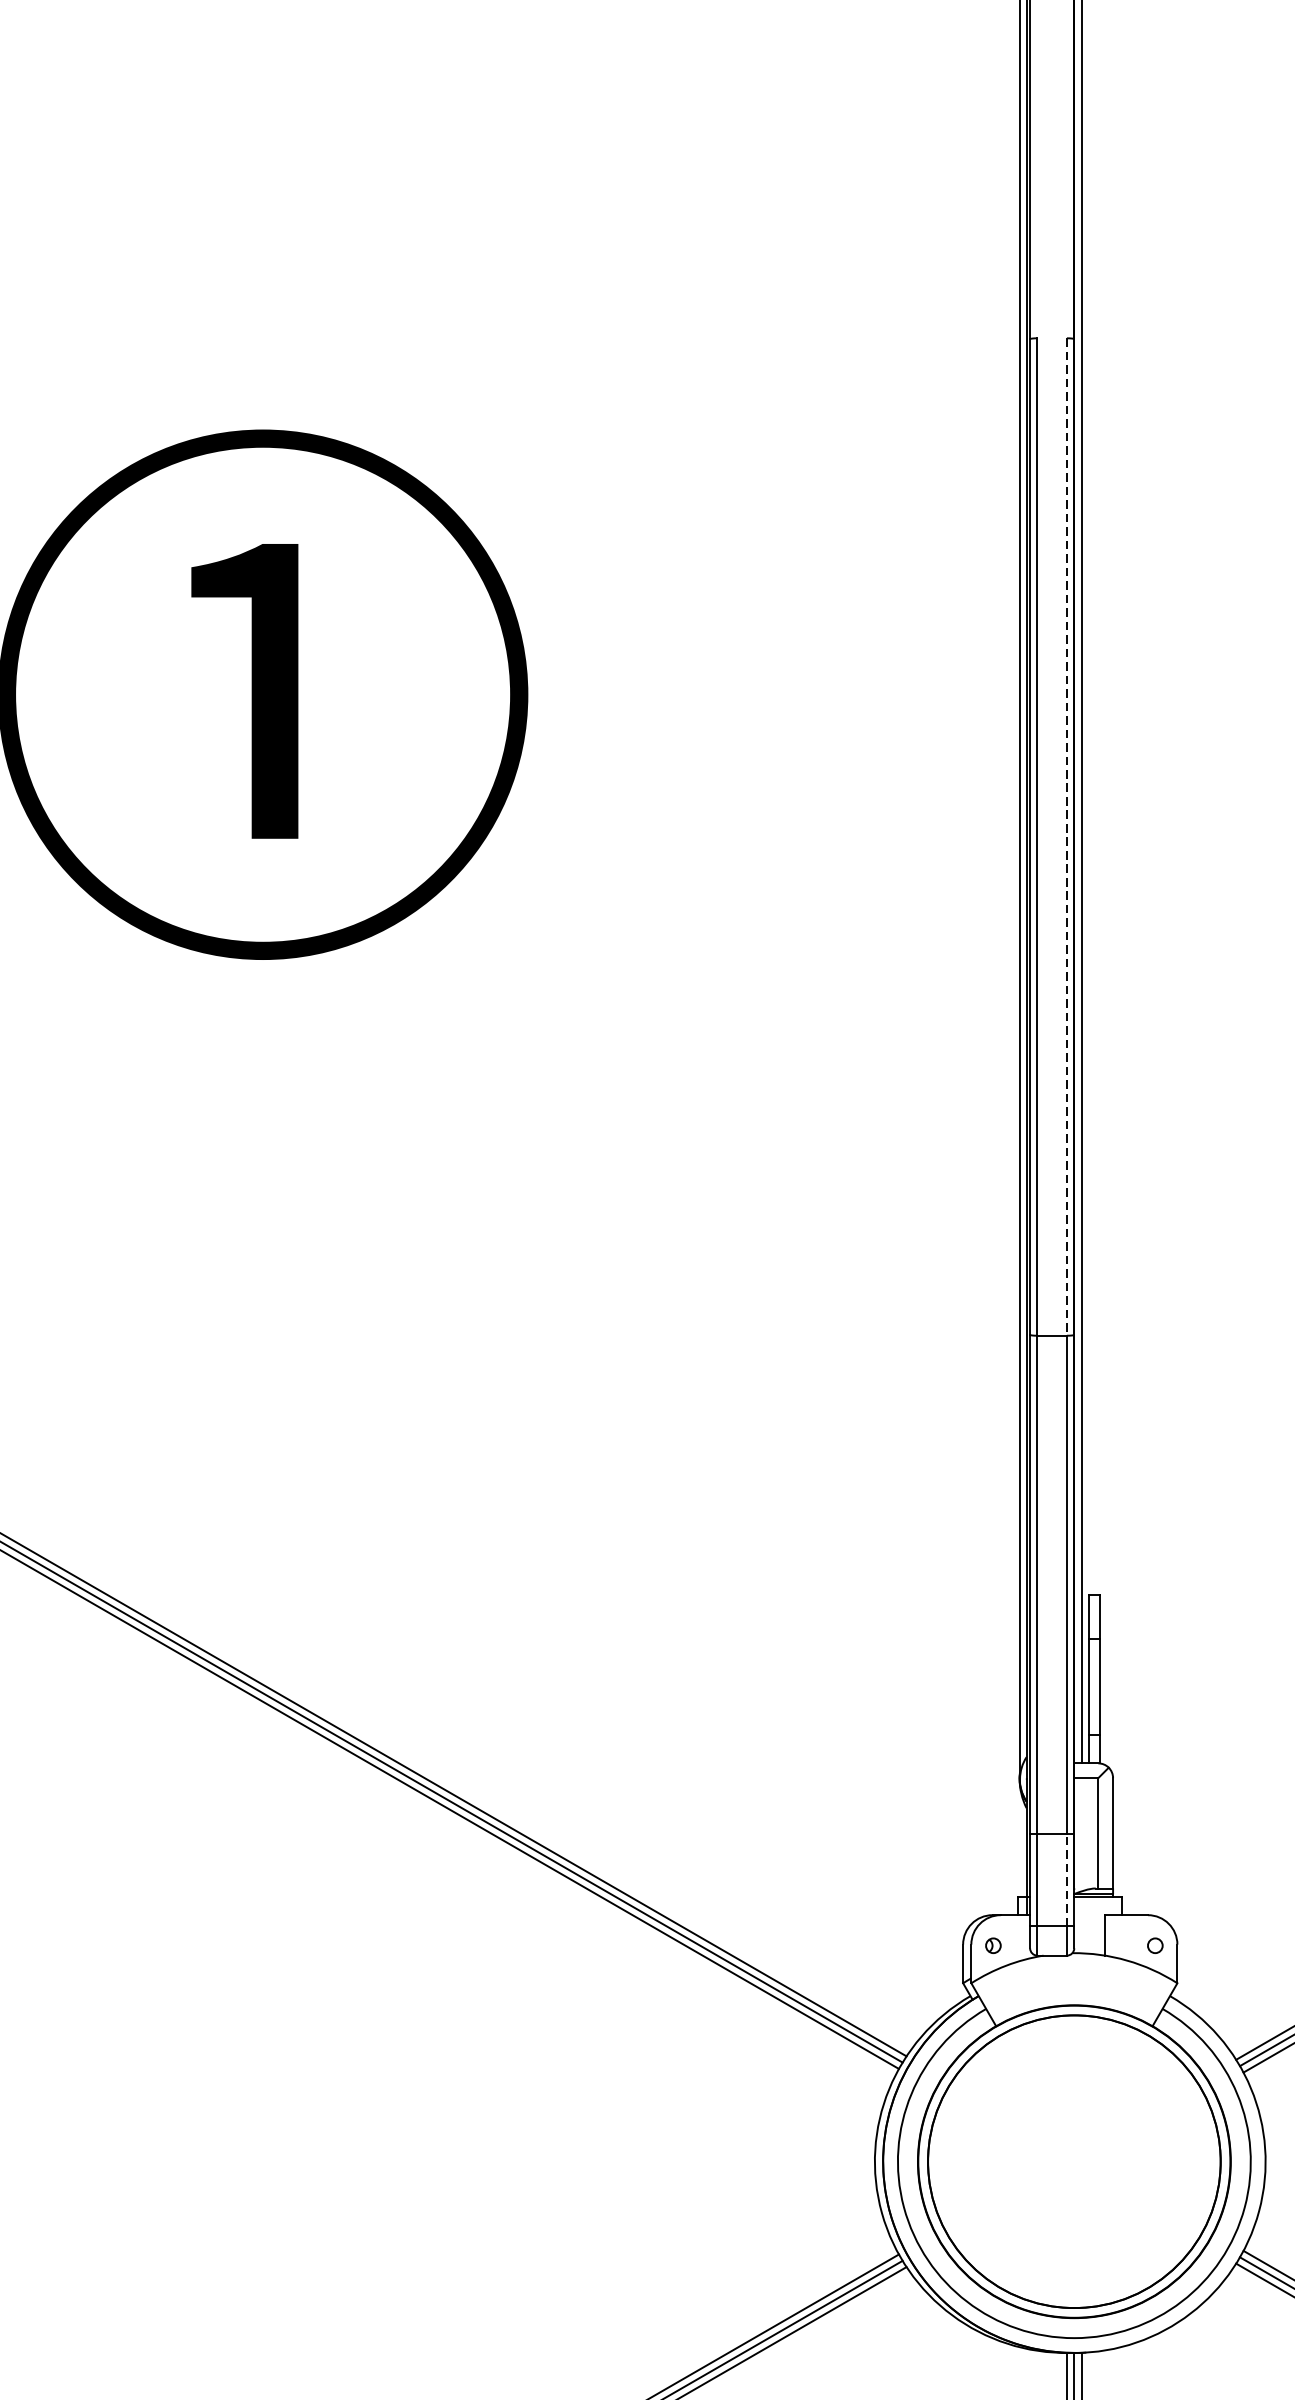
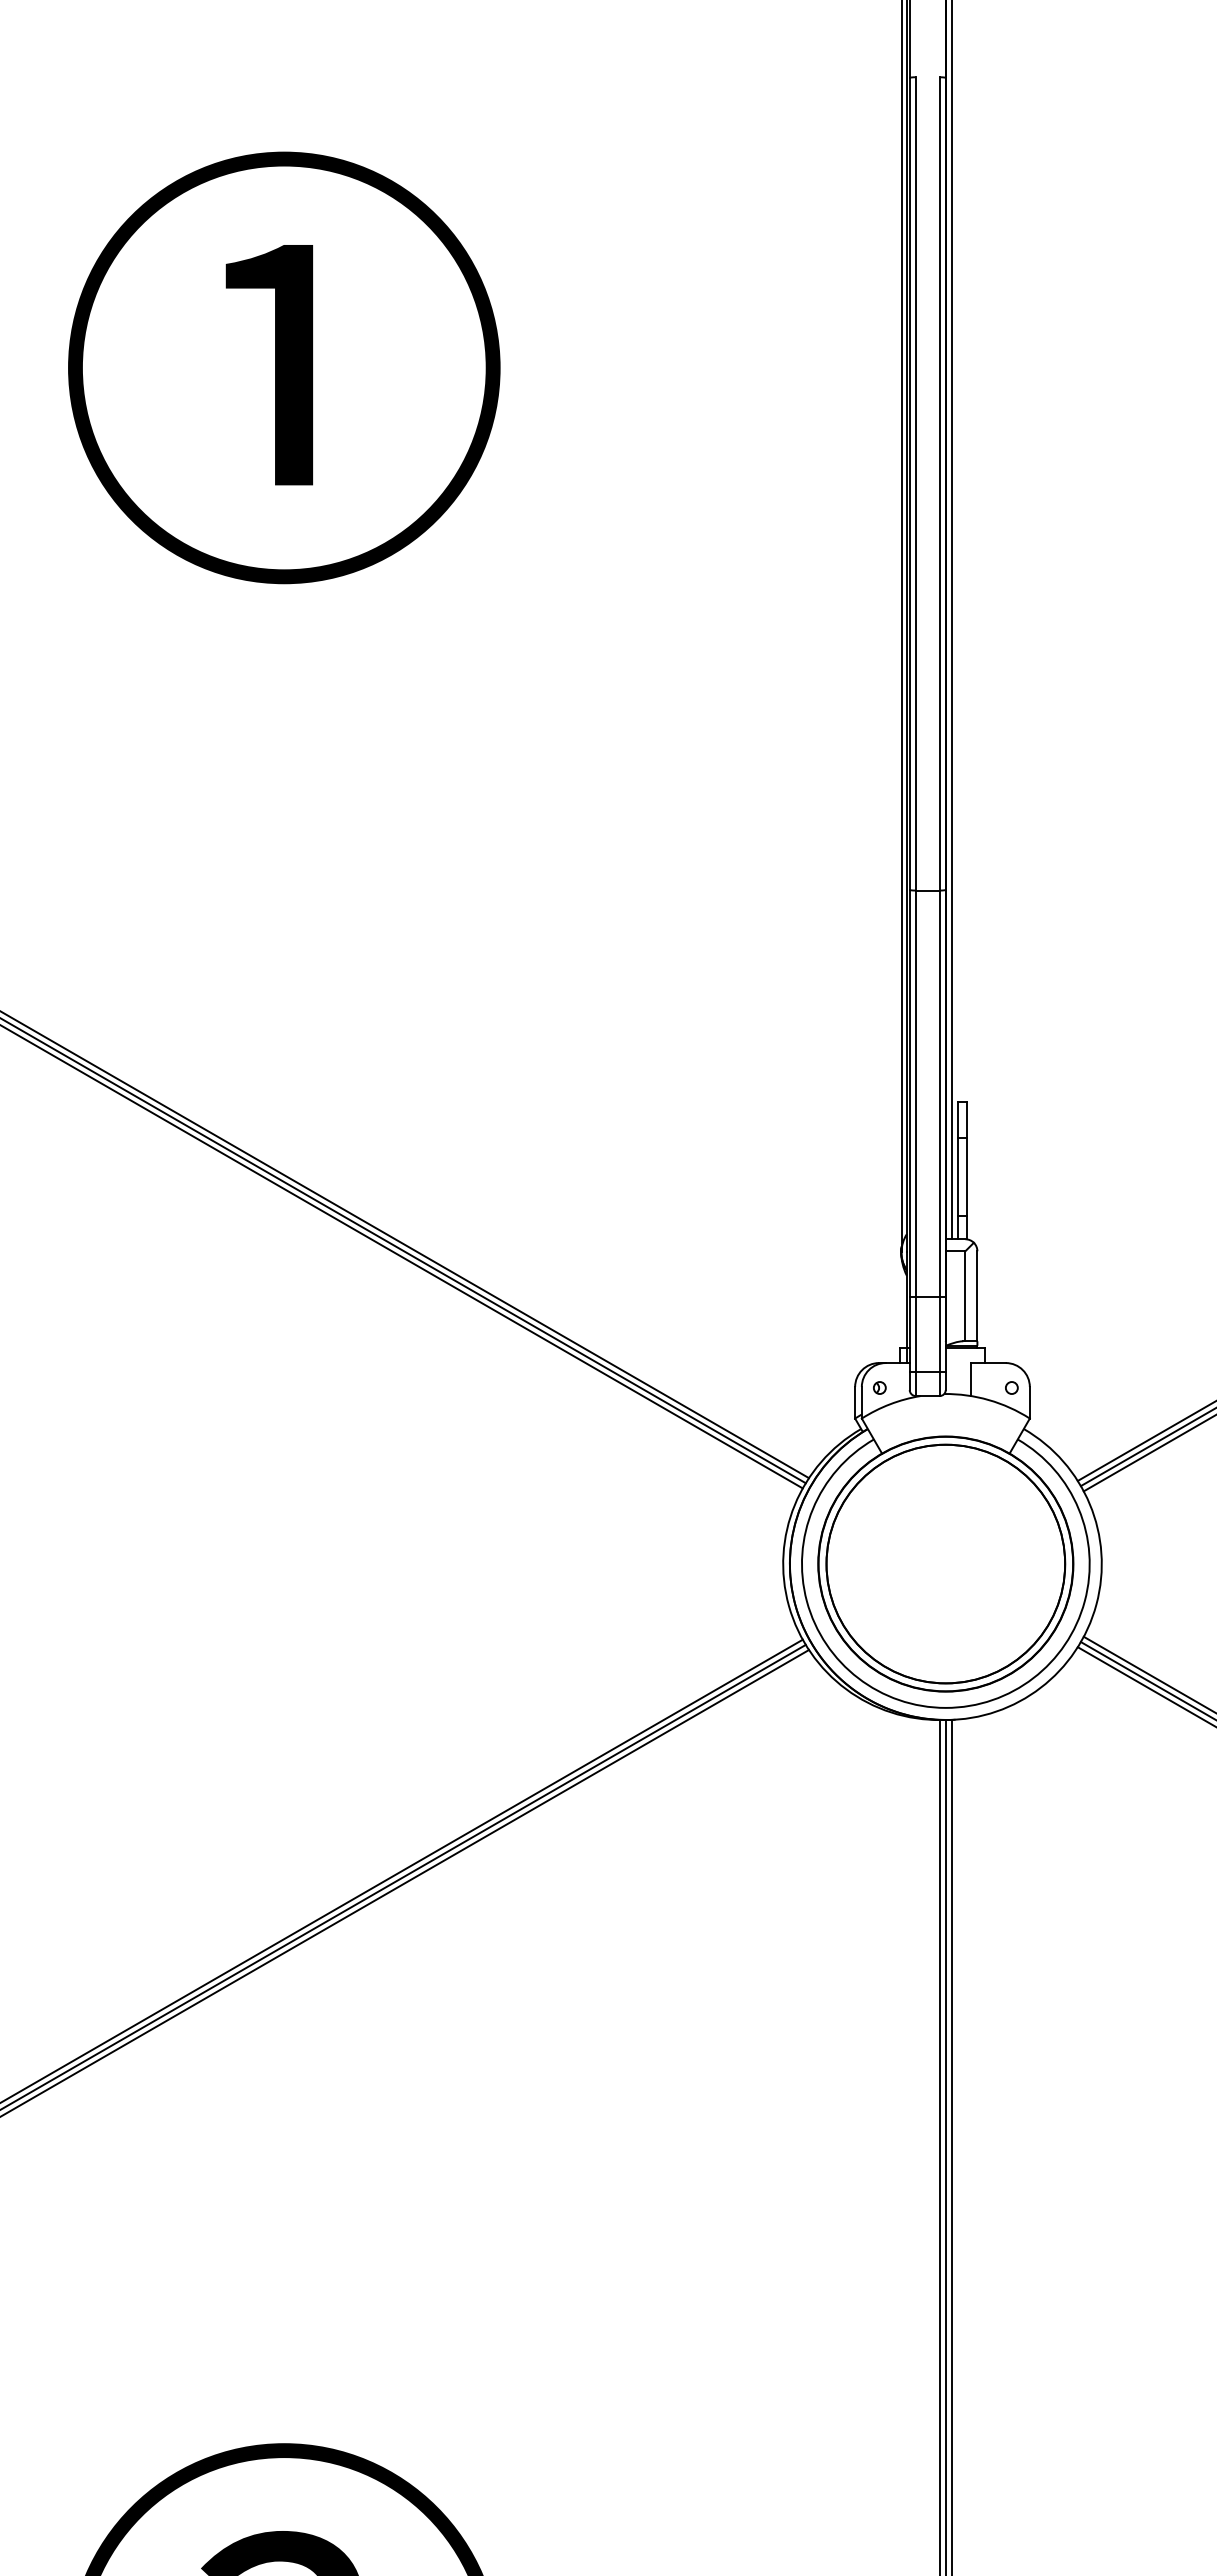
line: (1066, 836) -> (939, 483), dashed -> solid
line: (1066, 1880) -> (939, 1334), dashed -> solid

